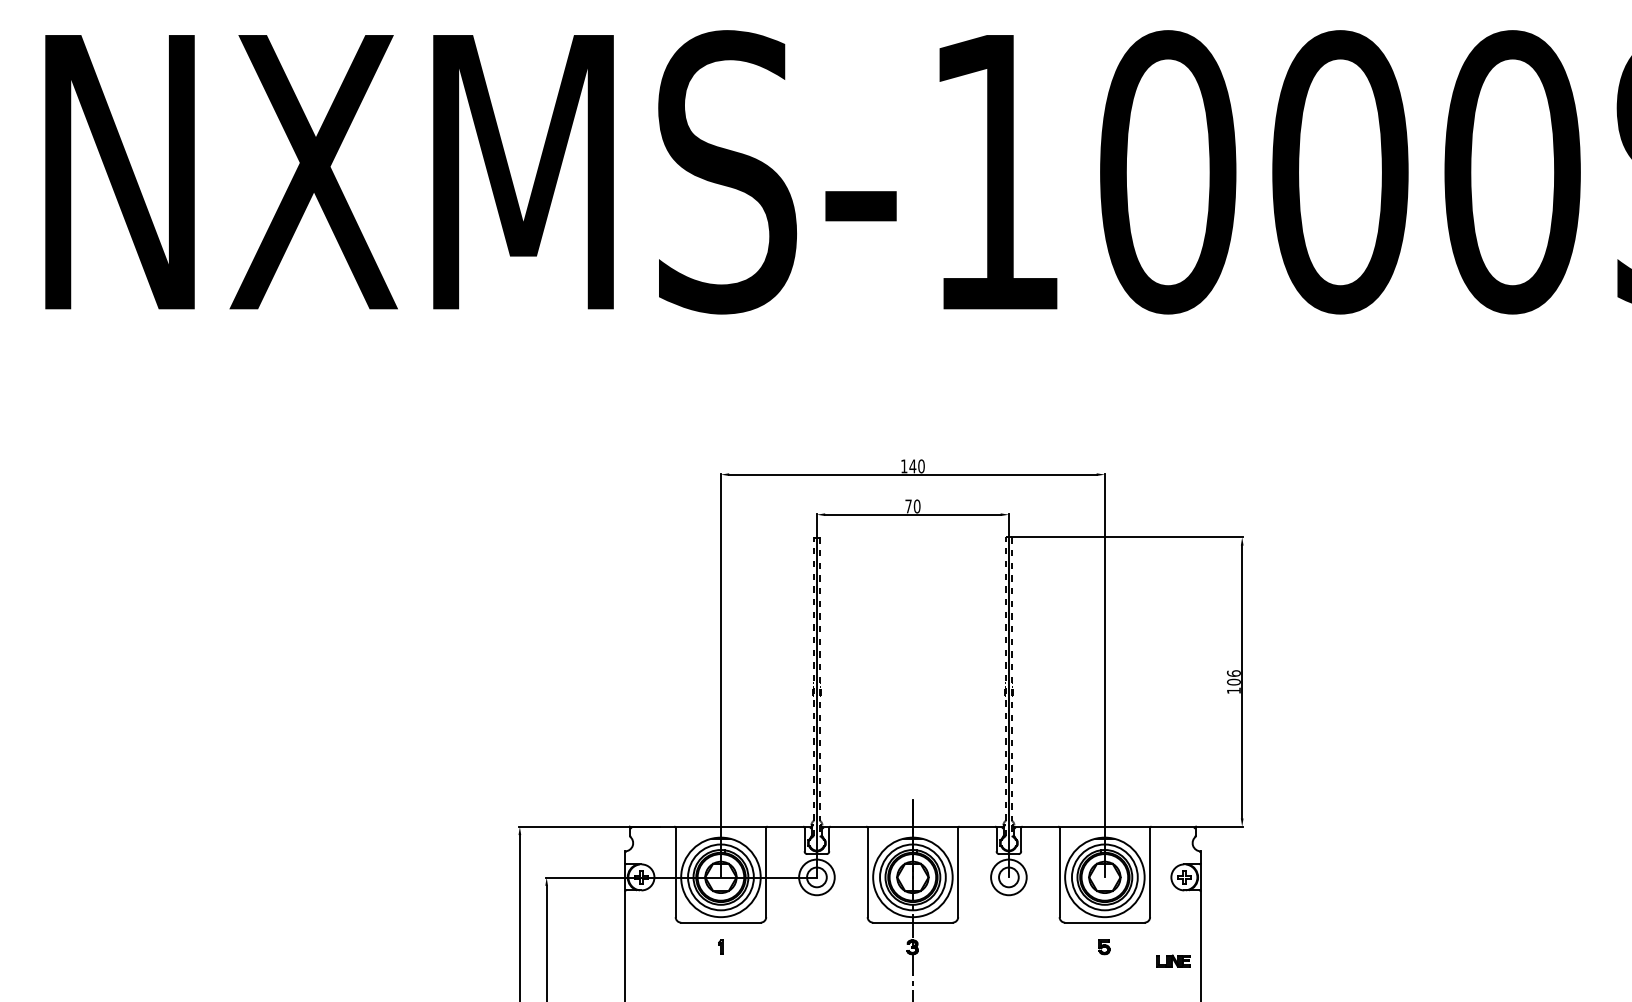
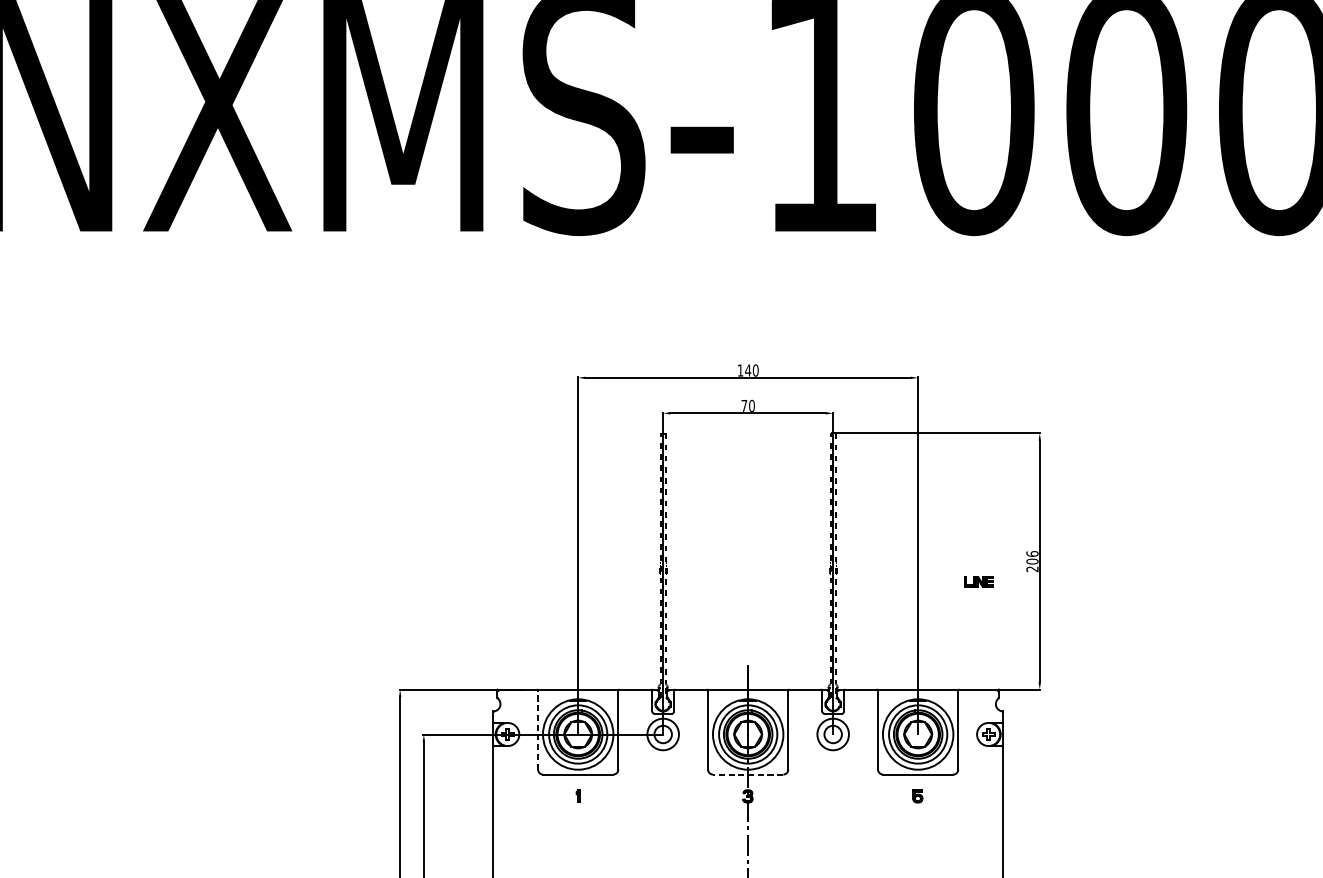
text: (1233, 691) -> (1032, 569), 106 -> 206
line: (675, 872) -> (537, 730), solid -> dashed
line: (912, 922) -> (747, 774), solid -> dashed
part: (1173, 960) -> (978, 581), moved

